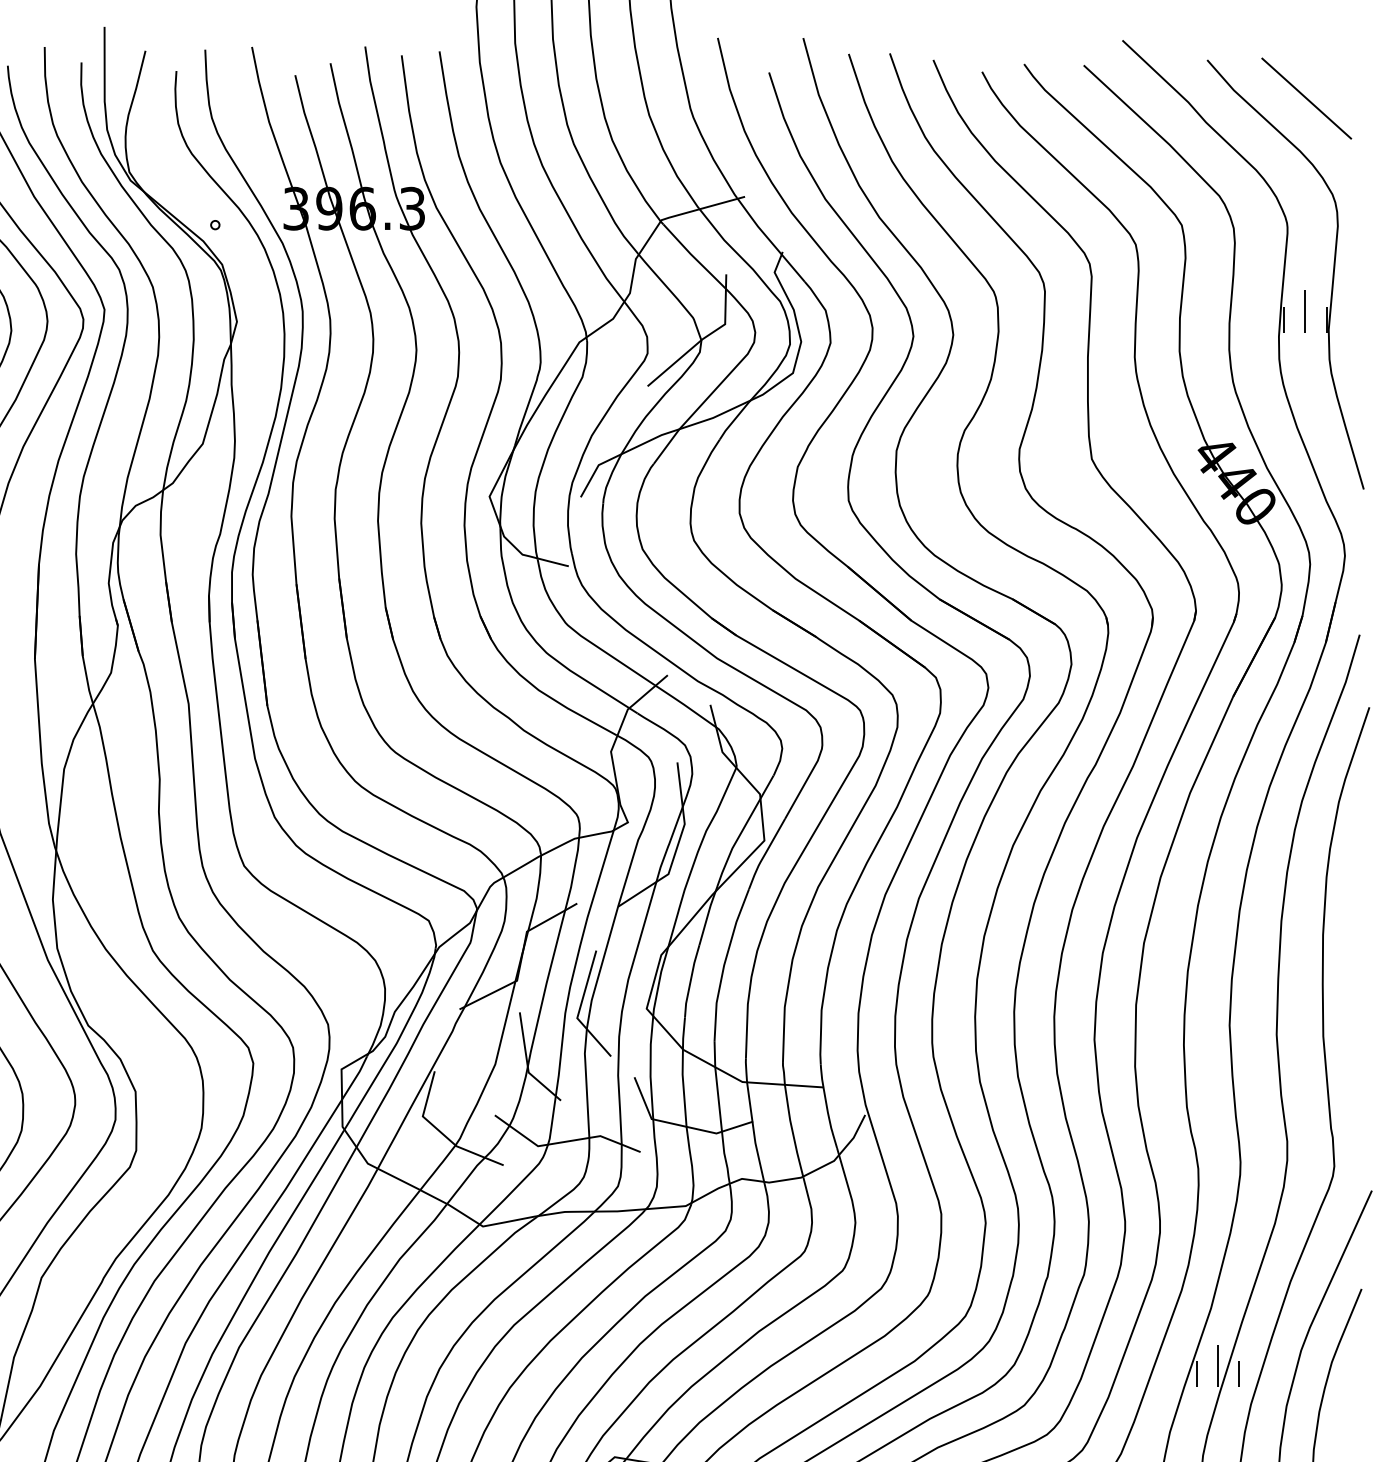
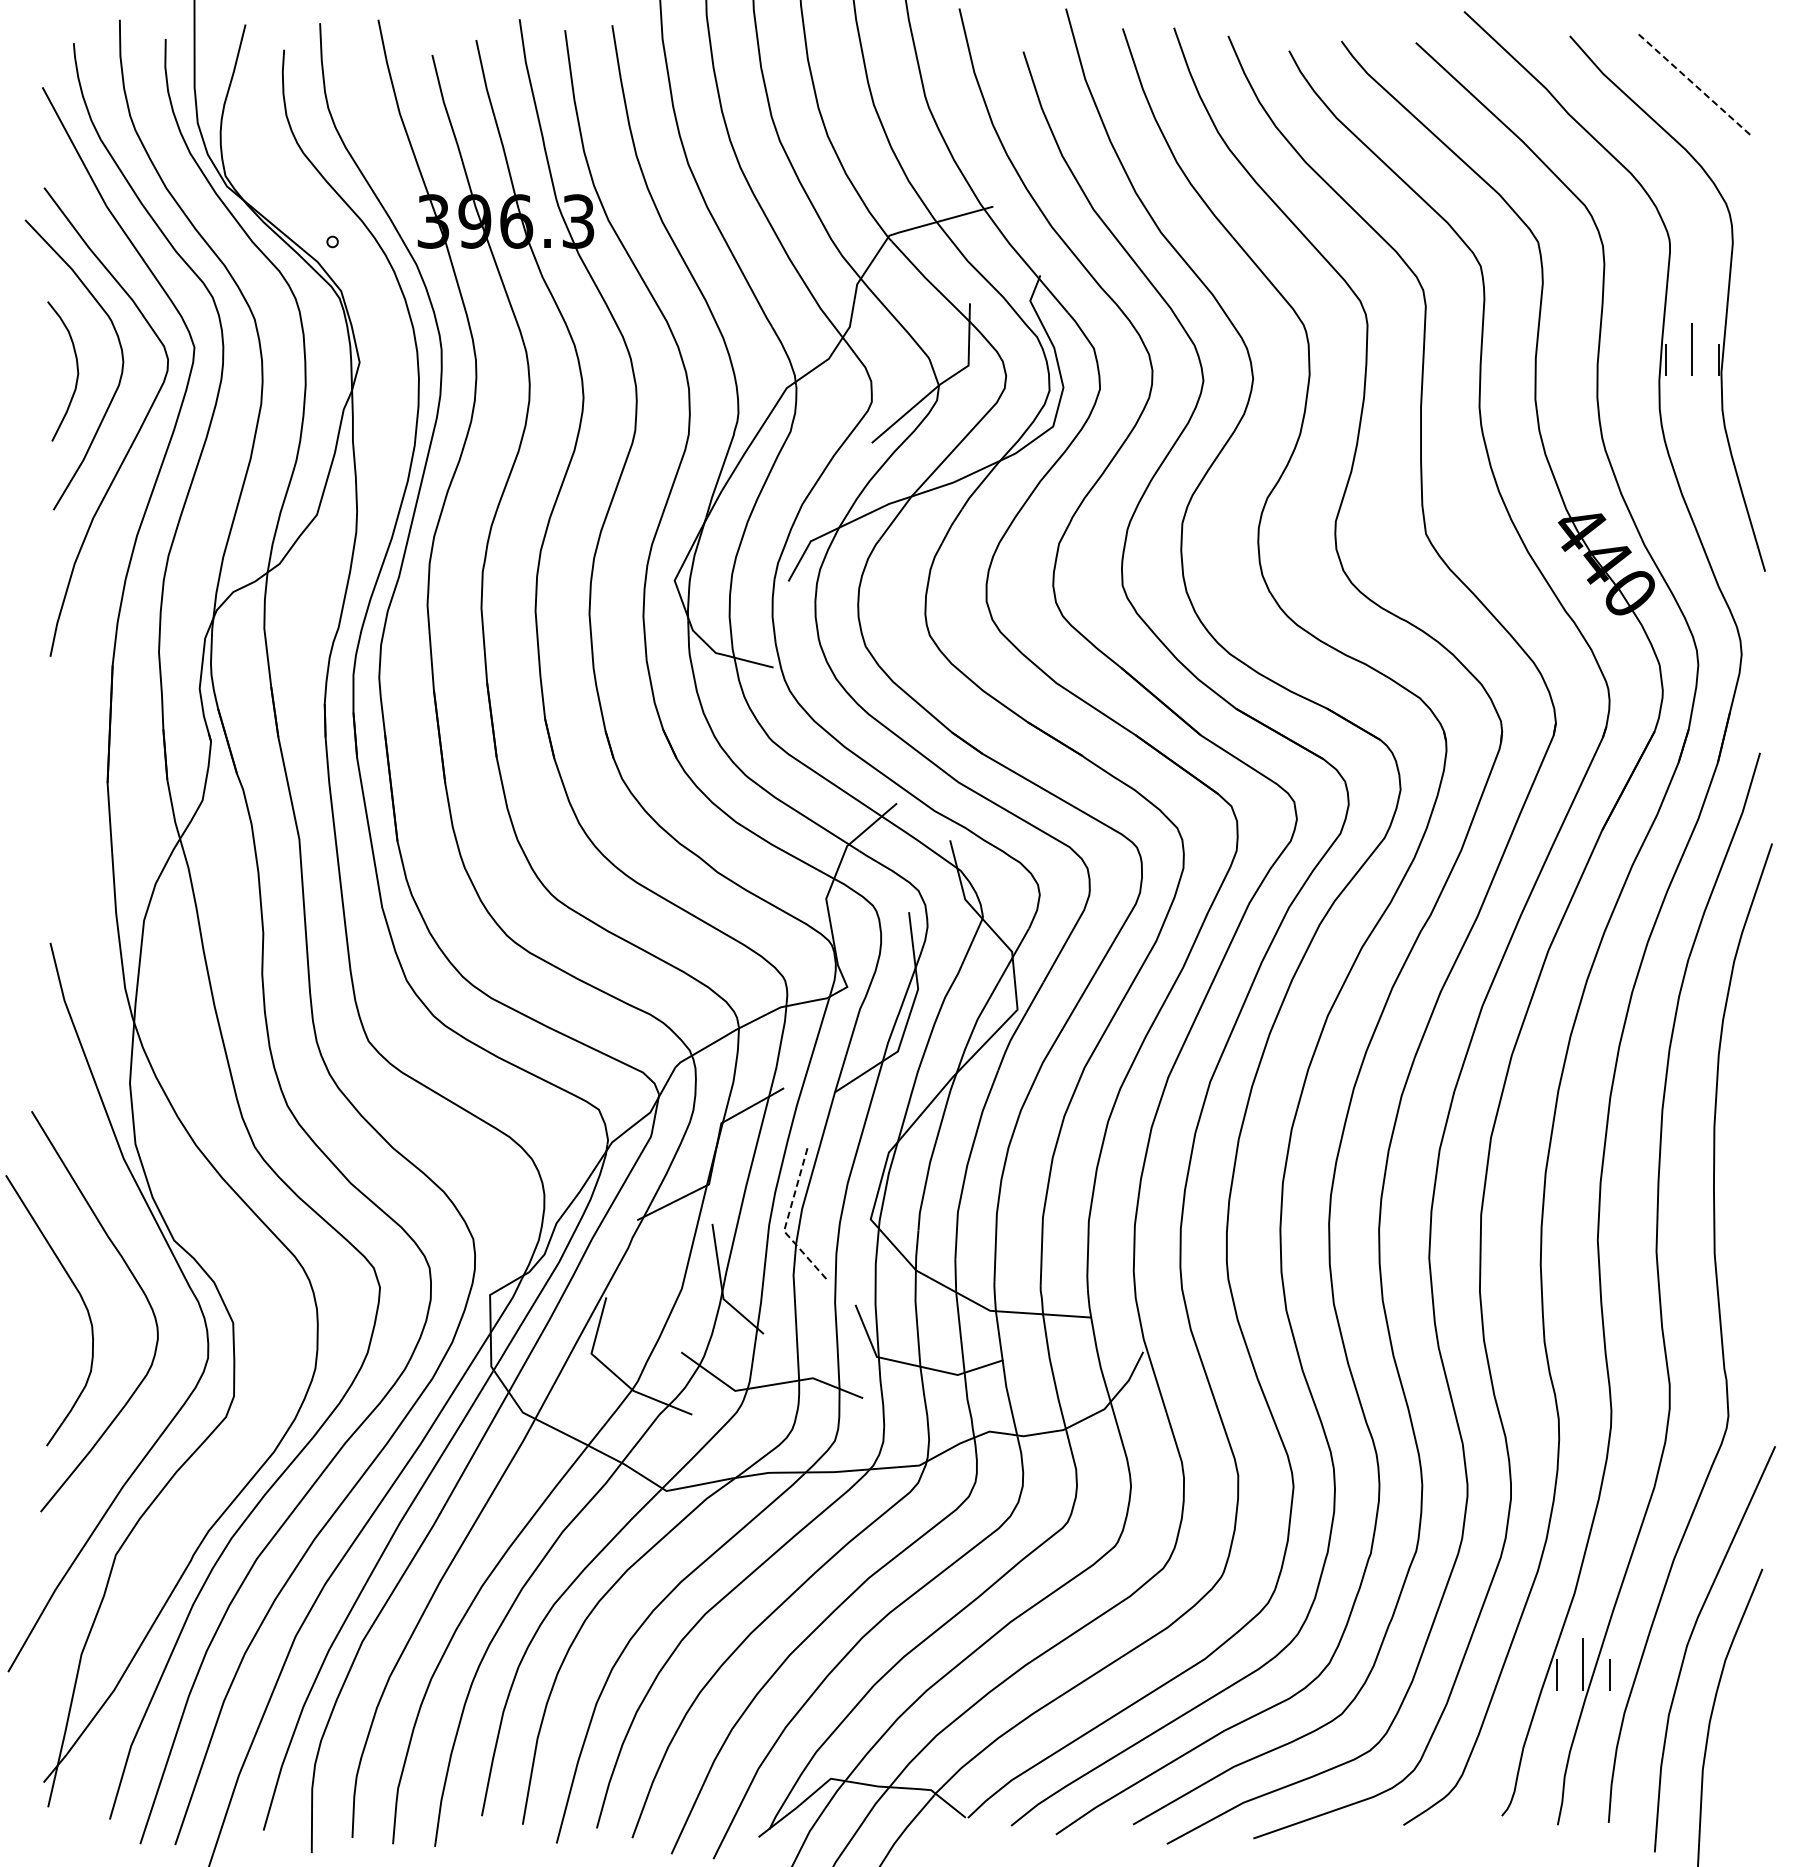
line: (1306, 98) -> (1693, 84), solid -> dashed
line: (579, 1009) -> (787, 1220), solid -> dashed

